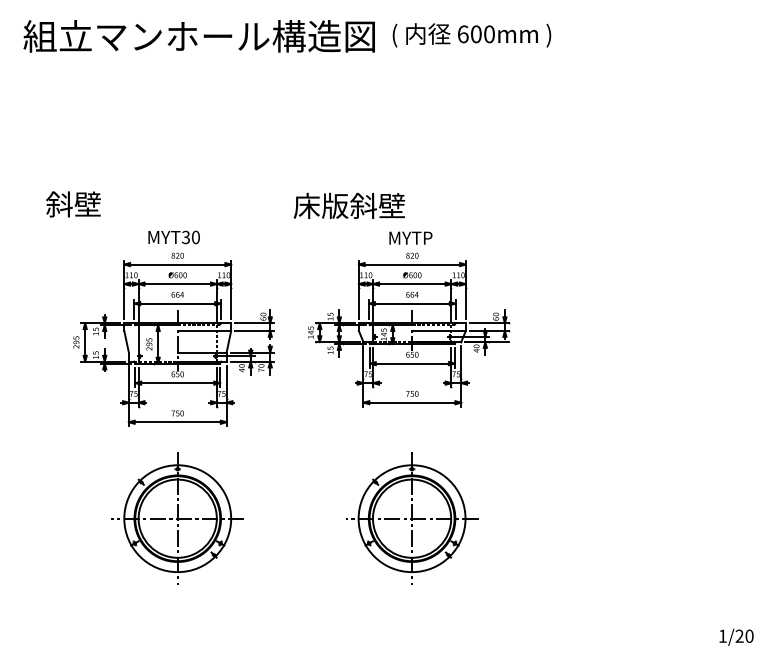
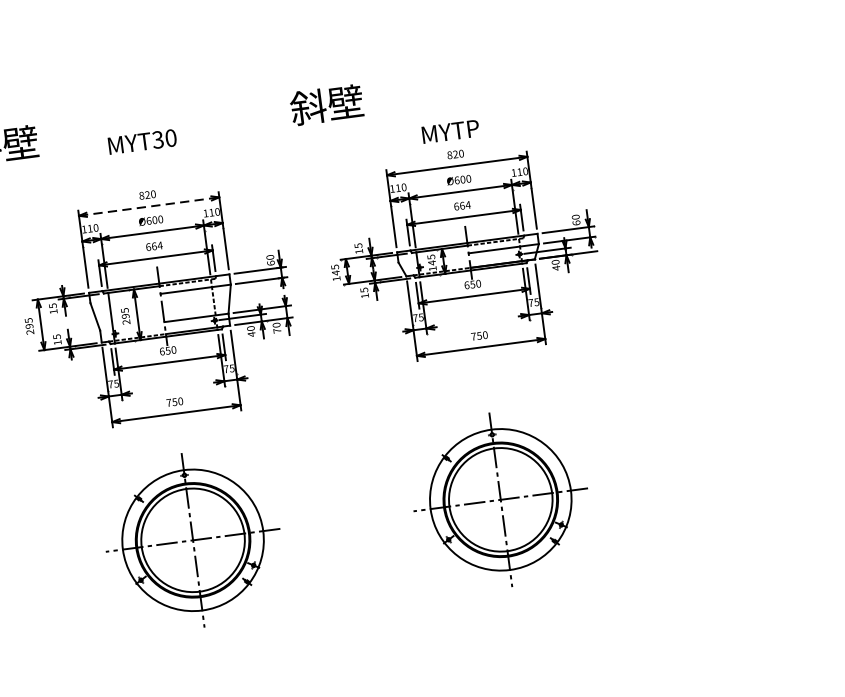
text: (349, 205) -> (364, 99), 床版斜壁 -> 斜壁
text: (173, 237) -> (141, 142), moved
line: (178, 264) -> (150, 206), solid -> dashed

